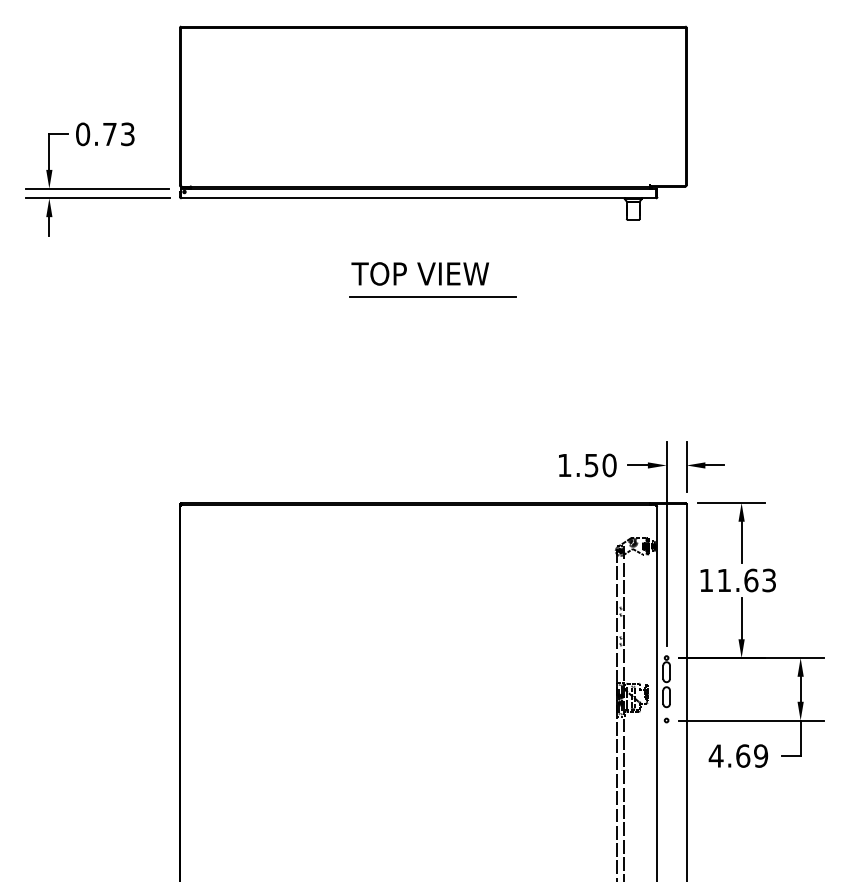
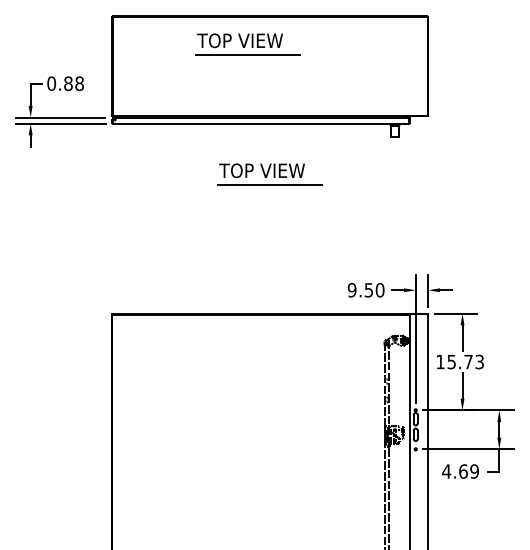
part: (396, 71) -> (247, 44), added
text: (118, 134) -> (73, 83), 0.73 -> 0.88
text: (563, 465) -> (351, 290), 1.50 -> 9.50
text: (736, 579) -> (459, 361), 11.63 -> 15.73

